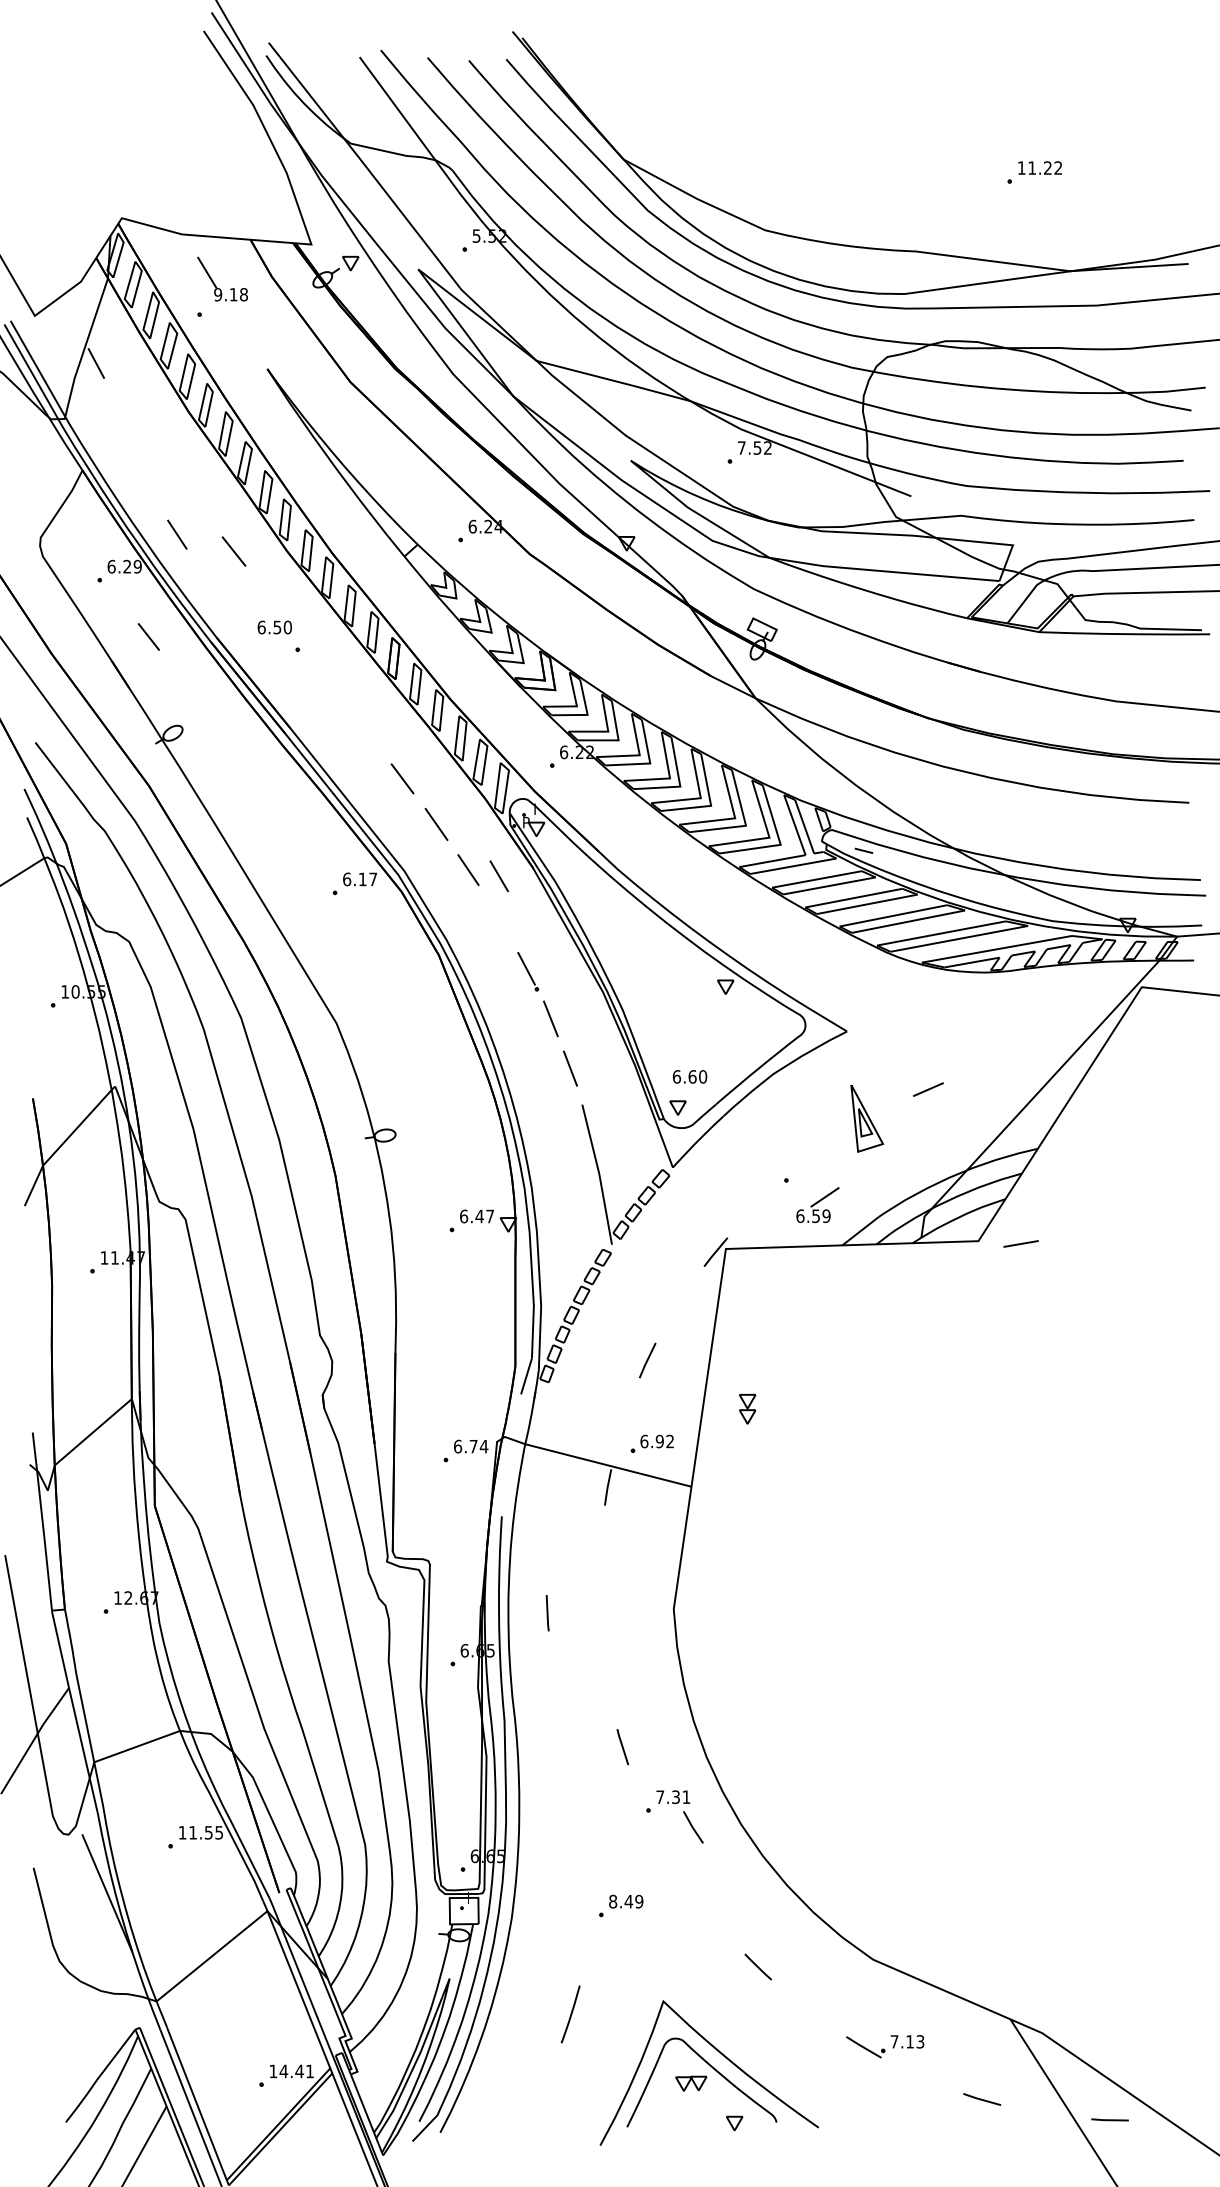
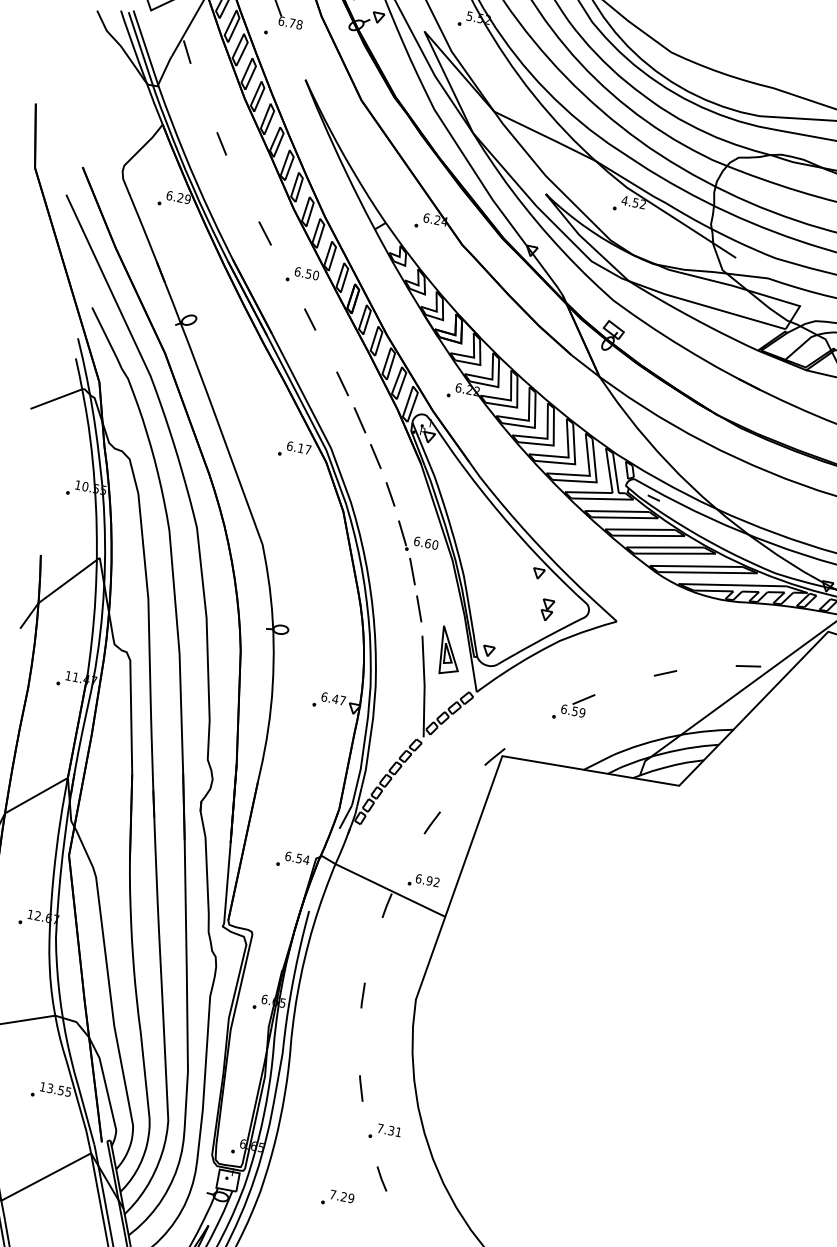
text: (225, 294) -> (286, 22), 9.18 -> 6.78
text: (741, 447) -> (624, 200), 7.52 -> 4.52
line: (177, 534) -> (221, 143), moved
line: (233, 551) -> (264, 233), moved
text: (274, 627) -> (306, 273), moved
line: (148, 636) -> (309, 319), moved
line: (498, 876) -> (390, 494), moved
text: (689, 1076) -> (425, 542), moved
part: (867, 1118) -> (450, 651), moved
part: (817, 1205) -> (577, 704), moved
line: (1020, 1243) -> (748, 665), moved
part: (747, 1409) -> (547, 610), moved
text: (473, 1446) -> (299, 858), 6.74 -> 6.54
line: (547, 1613) -> (362, 995), moved
line: (693, 1827) -> (382, 1179), moved
text: (192, 1832) -> (49, 1088), 11.55 -> 13.55
text: (621, 1901) -> (338, 1195), 8.49 -> 7.29

